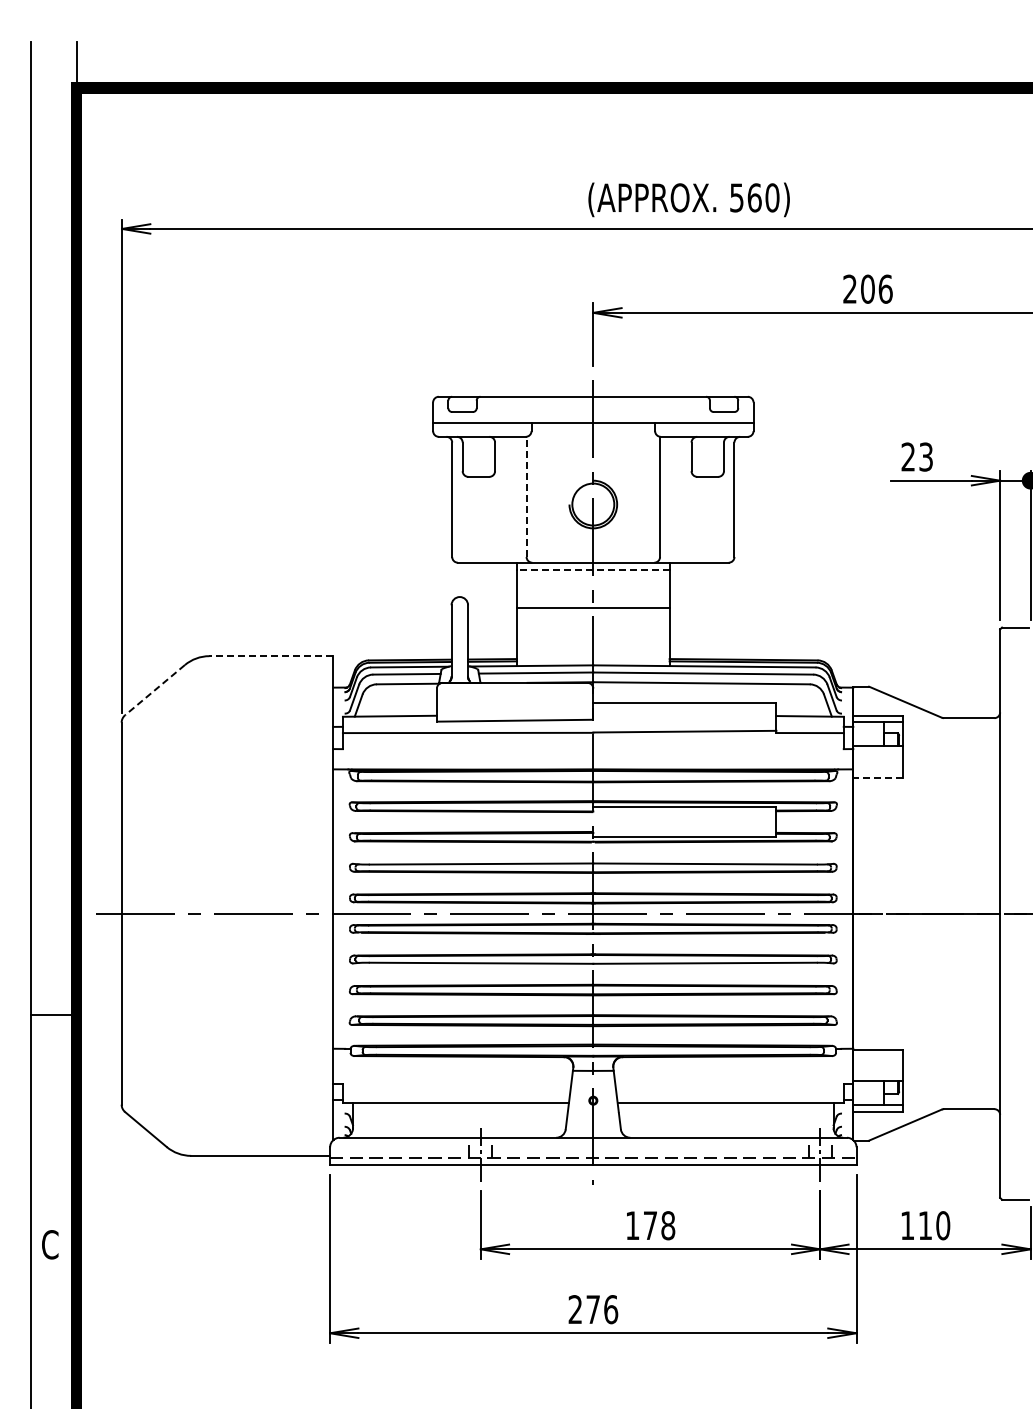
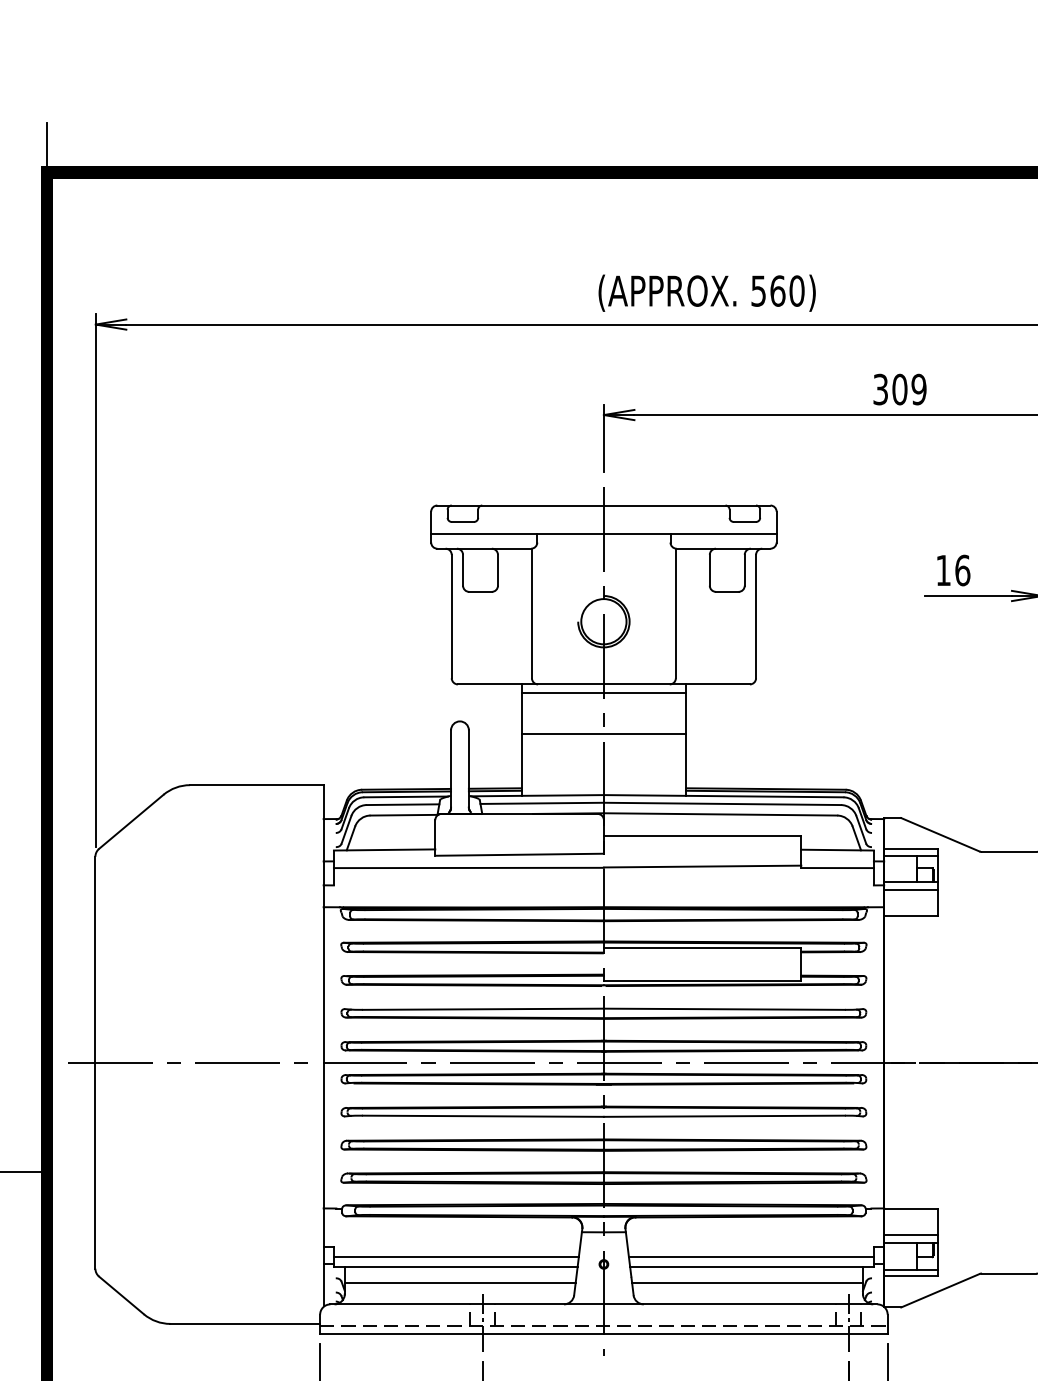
text: (867, 288) -> (899, 388), 206 -> 309
text: (917, 456) -> (953, 569), 23 -> 16
line: (526, 496) -> (531, 613), dashed -> solid
line: (592, 570) -> (603, 692), dashed -> solid
line: (271, 656) -> (256, 785), dashed -> solid
line: (154, 690) -> (130, 822), dashed -> solid
line: (877, 753) -> (910, 890), added
line: (878, 777) -> (911, 915), dashed -> solid
line: (877, 1073) -> (910, 1235), added
line: (456, 1093) -> (456, 1256), added
line: (729, 1093) -> (750, 1256), added
line: (460, 1117) -> (460, 1282), added
line: (726, 1117) -> (747, 1282), added

